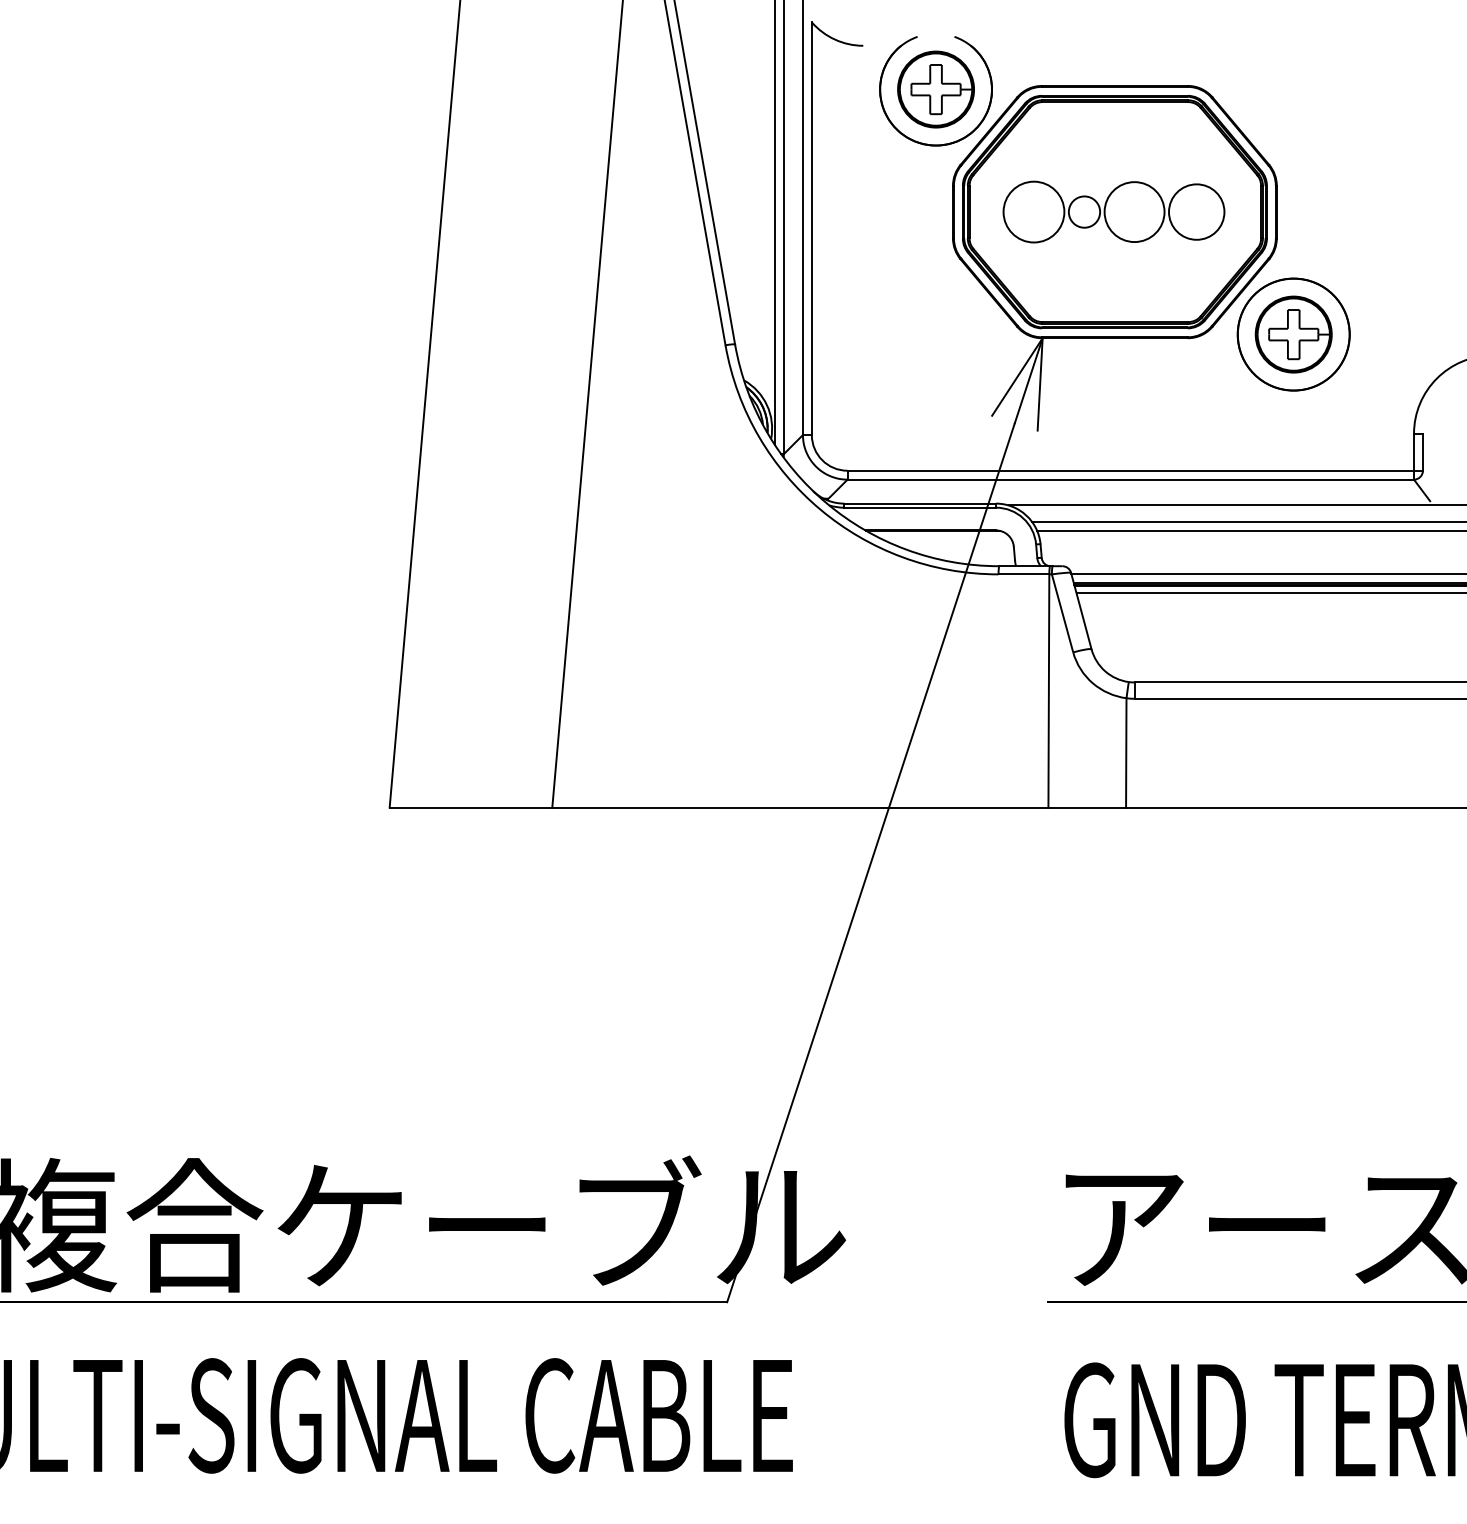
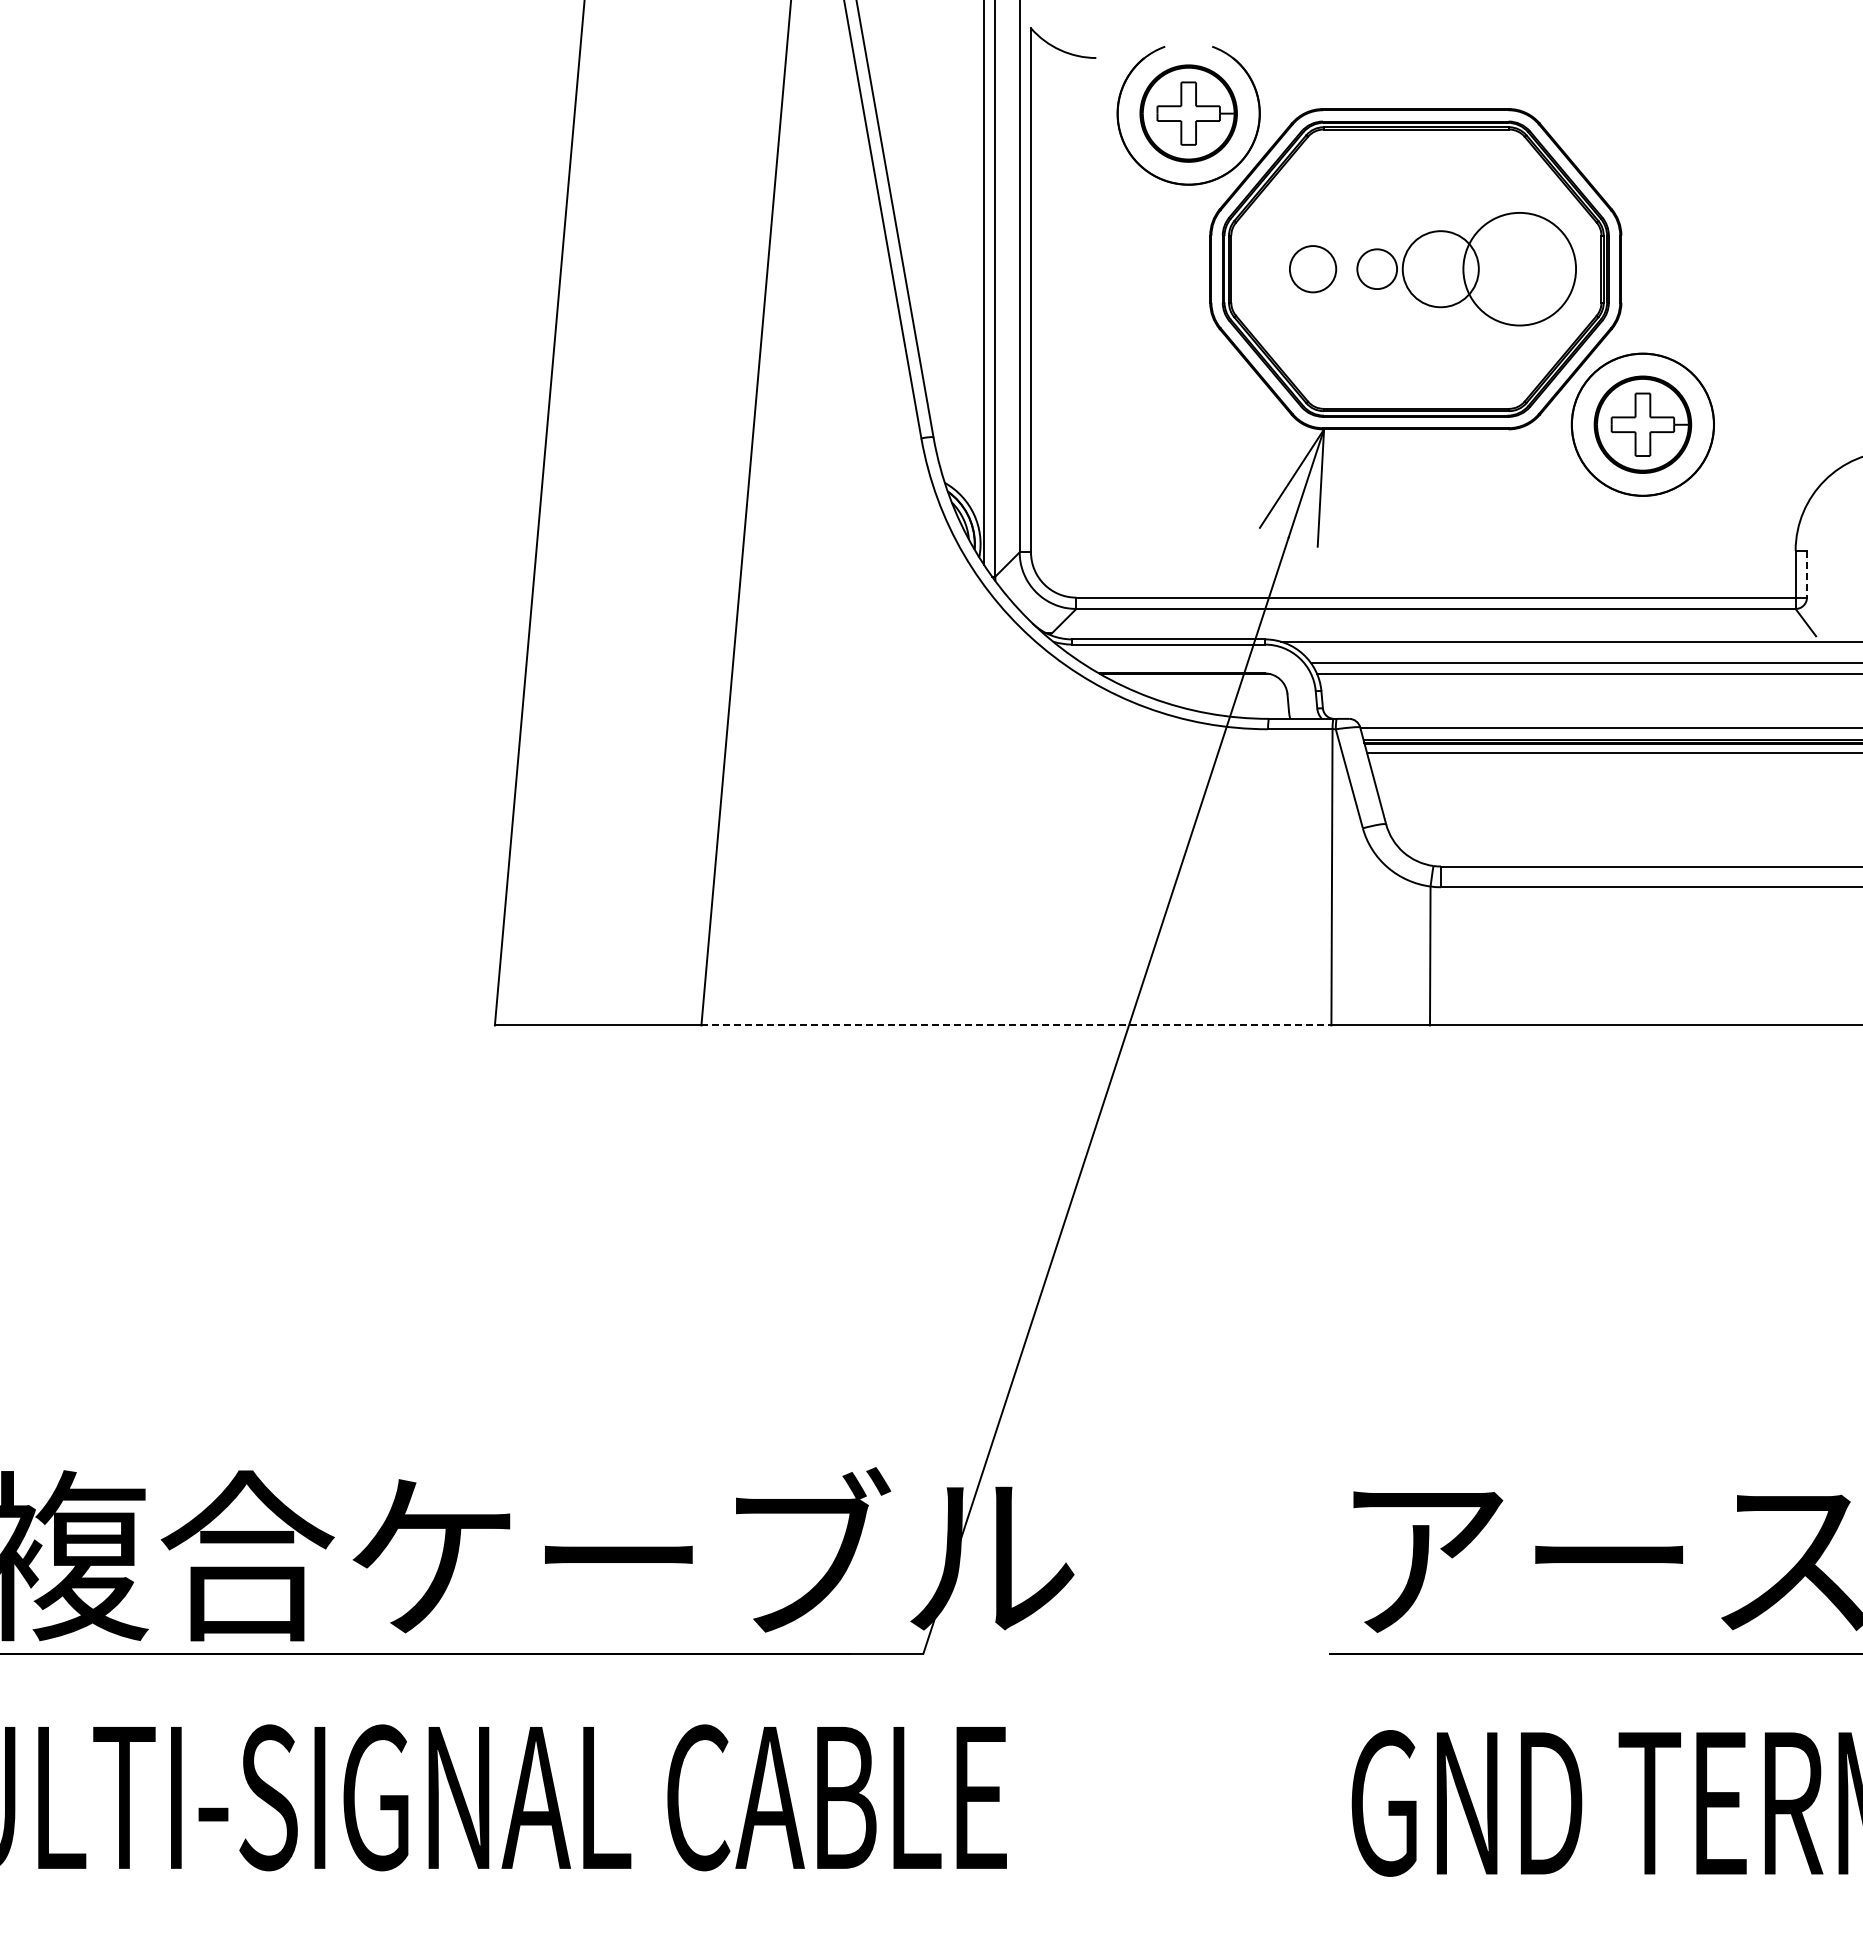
circle: (1033, 211) -> (1312, 268), size x0.6
circle: (1196, 212) -> (1519, 269), size x1.6
line: (1422, 452) -> (1806, 574), solid -> dashed
line: (800, 807) -> (1016, 1025), solid -> dashed

